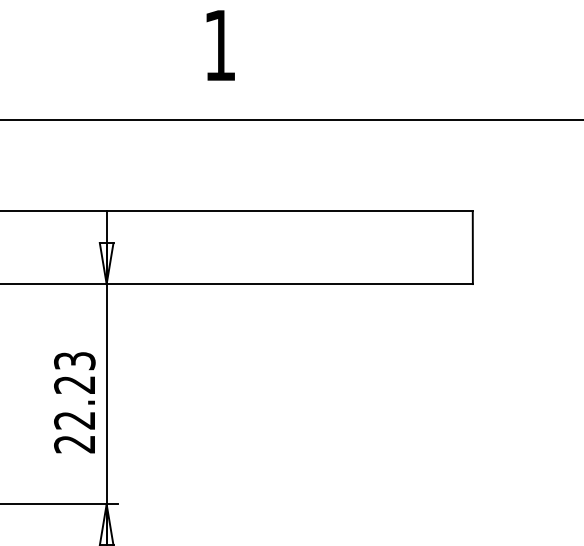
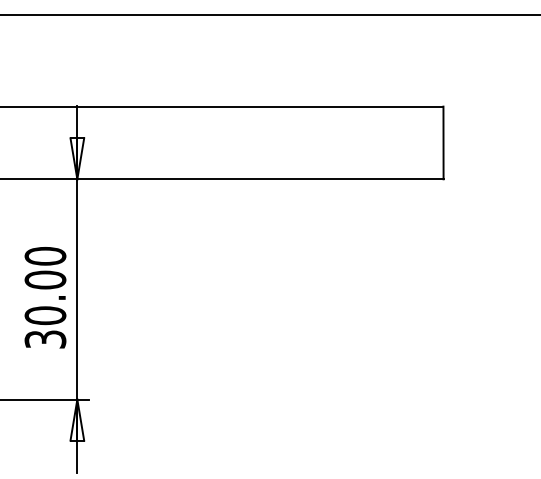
text: (74, 402) -> (45, 297), 22.23 -> 30.00

